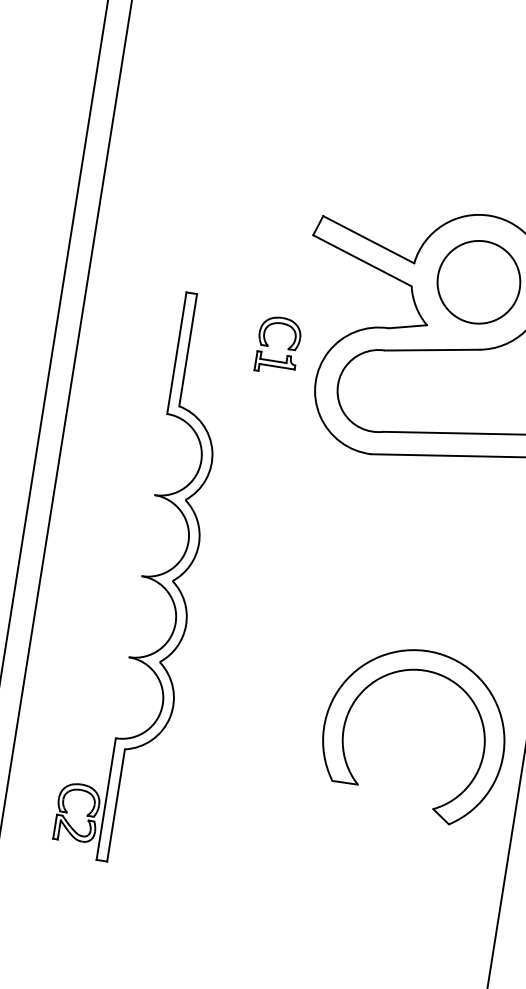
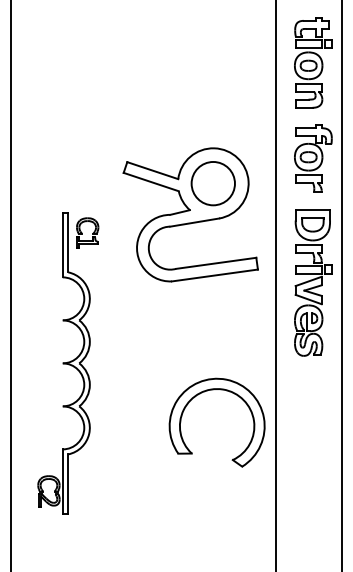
part: (278, 344) -> (87, 232), moved

